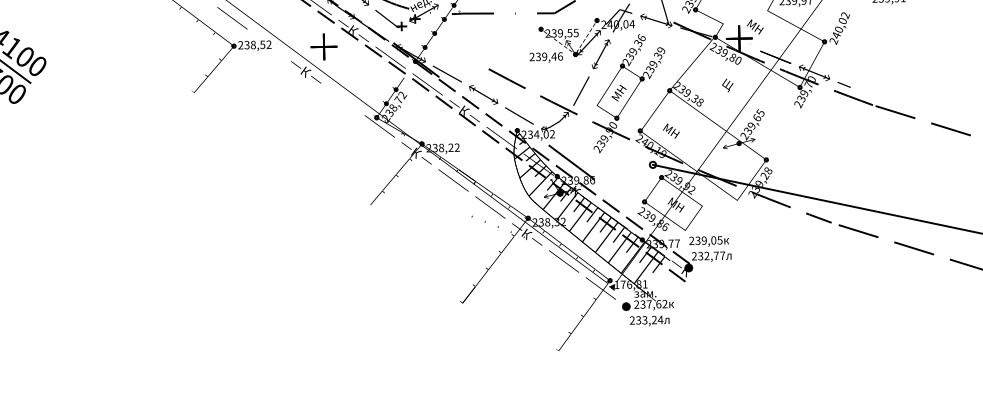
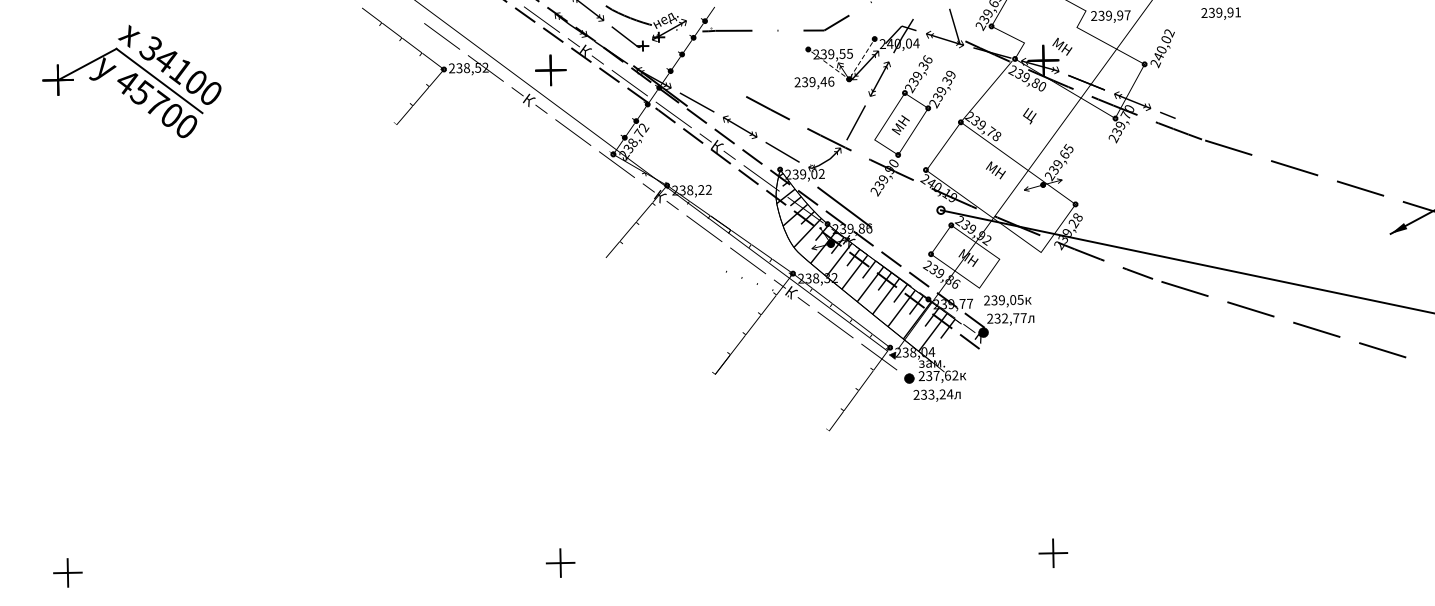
fill: (735, 42) -> (1039, 65), added
fill: (269, 45) -> (485, 68), added
fill: (408, 70) -> (650, 98), added
text: (695, 98) -> (991, 131), 239,38 -> 239,78
line: (343, 99) -> (573, 132), added
text: (671, 131) -> (995, 170), moved
text: (536, 134) -> (802, 174), 234,02 -> 239,02
text: (631, 284) -> (915, 352), 176,81 -> 238,04

